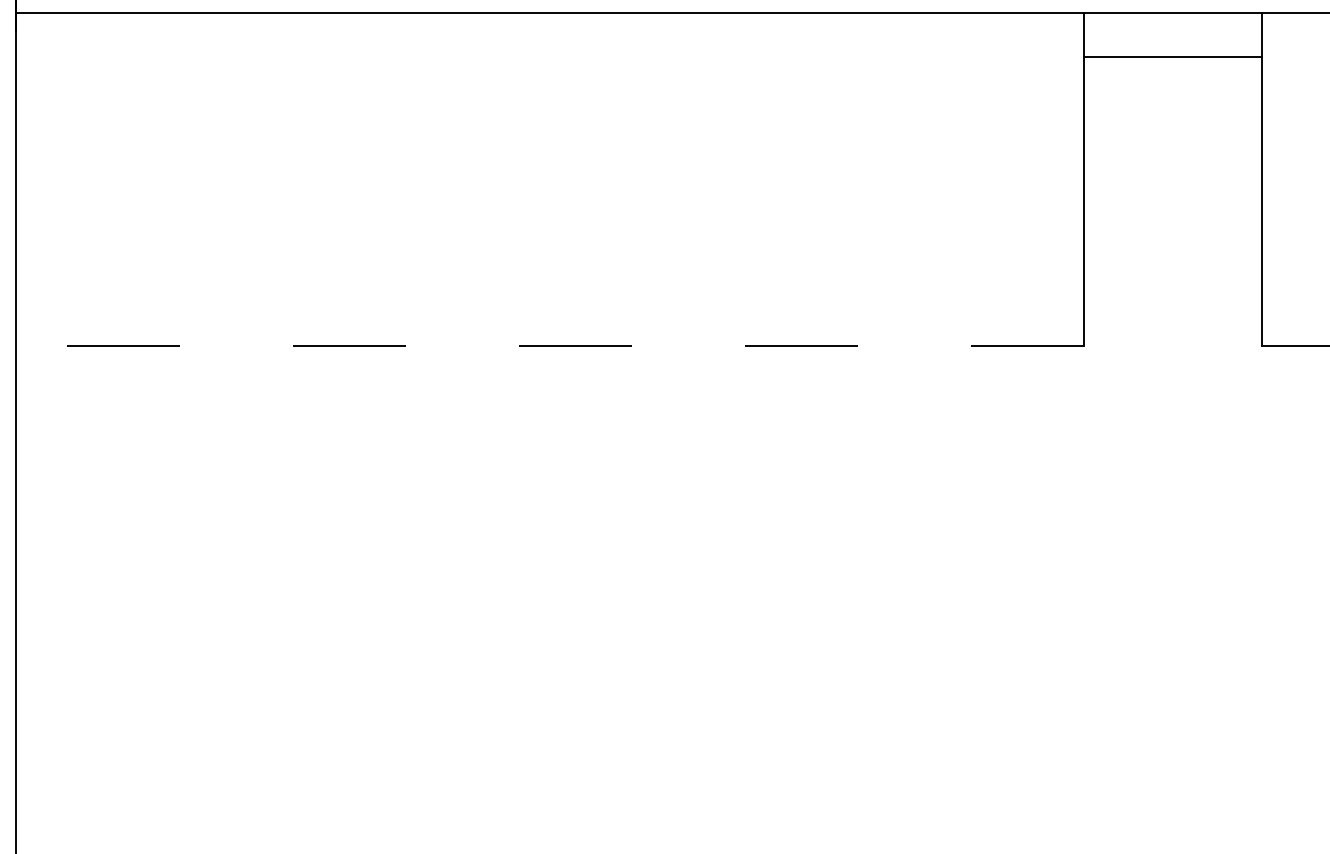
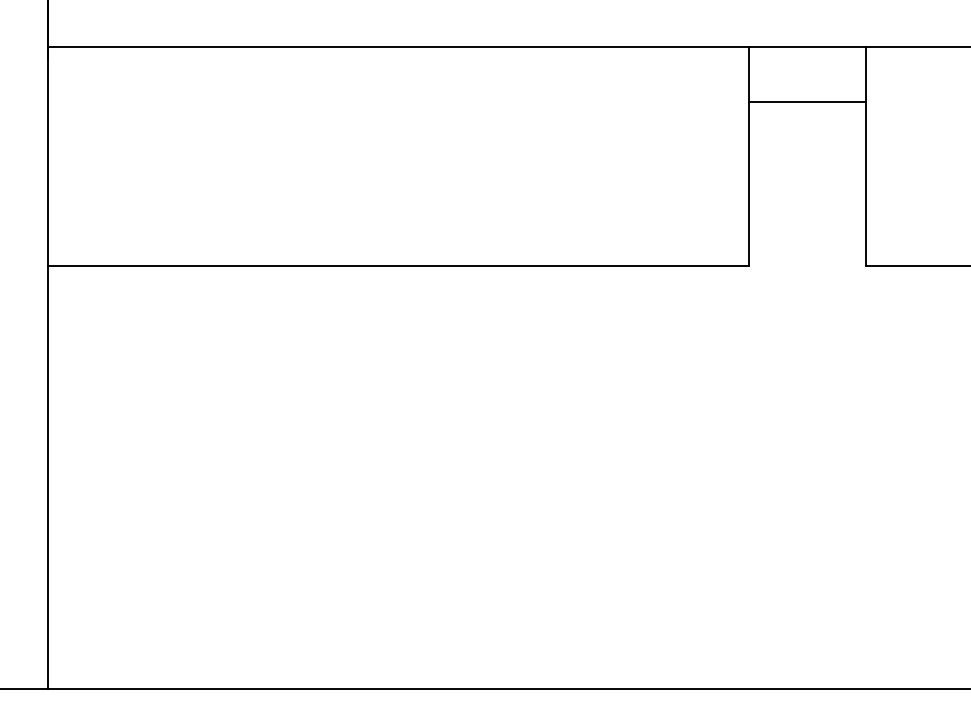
line: (1171, 56) -> (806, 102), moved
line: (549, 346) -> (398, 266), dashed -> solid

